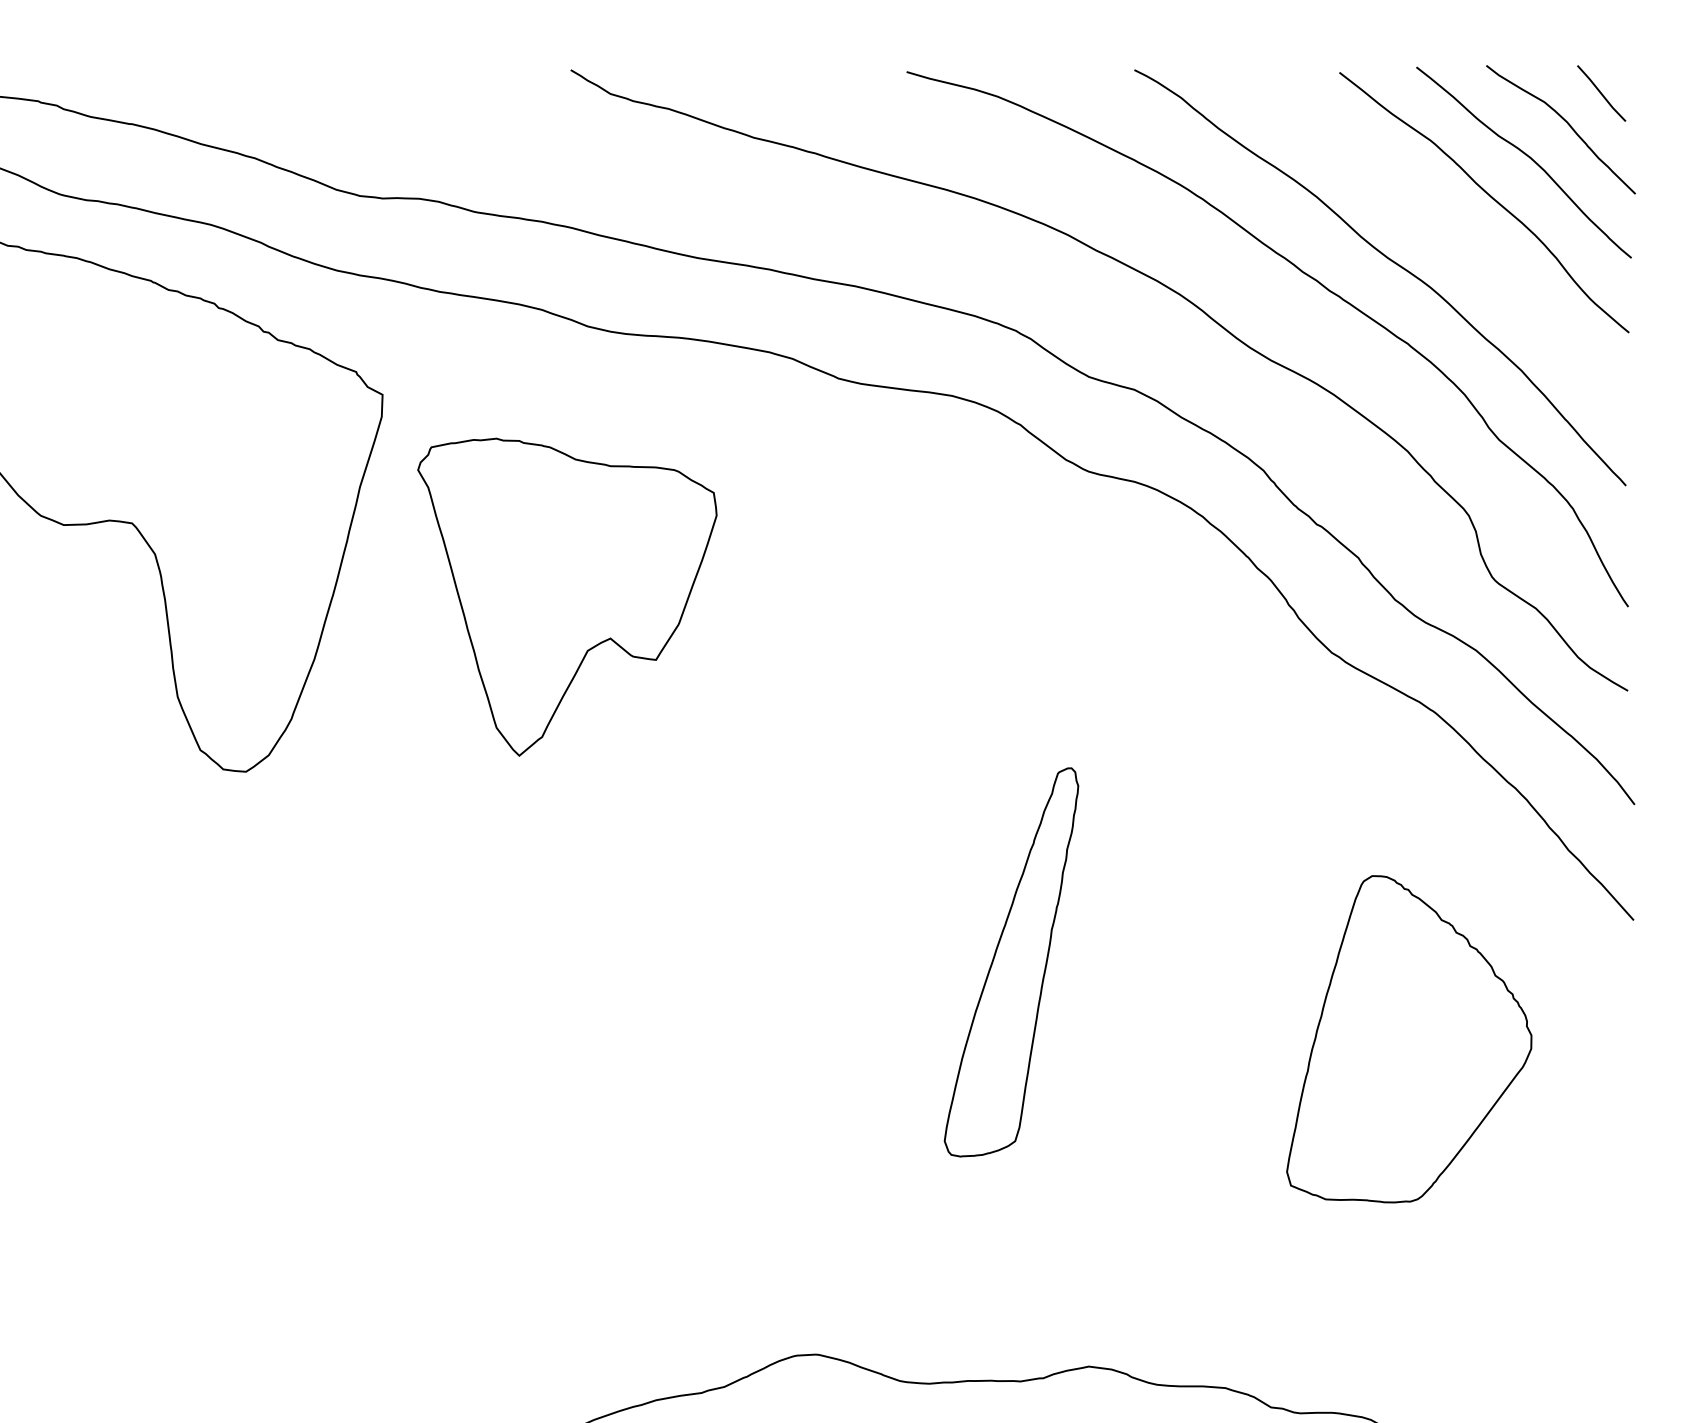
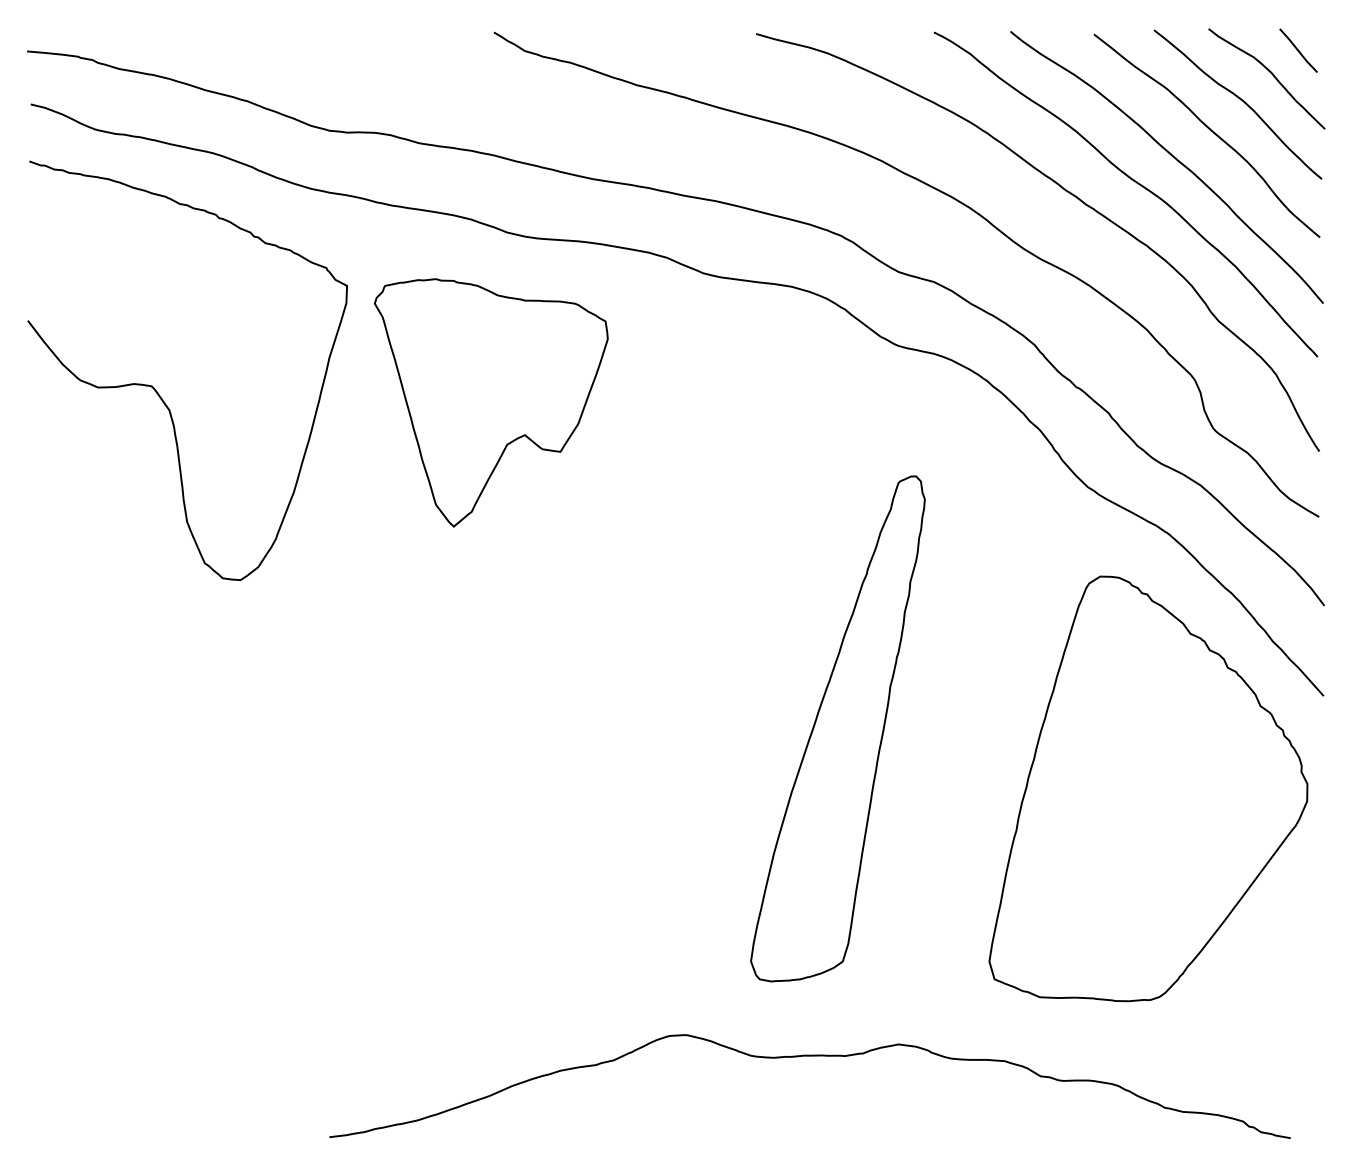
curve: (1440, 230) -> (1172, 157), added
part: (566, 596) -> (490, 402), moved
part: (1010, 961) -> (837, 728), size x1.67
part: (1409, 1038) -> (1148, 788), size x1.67

